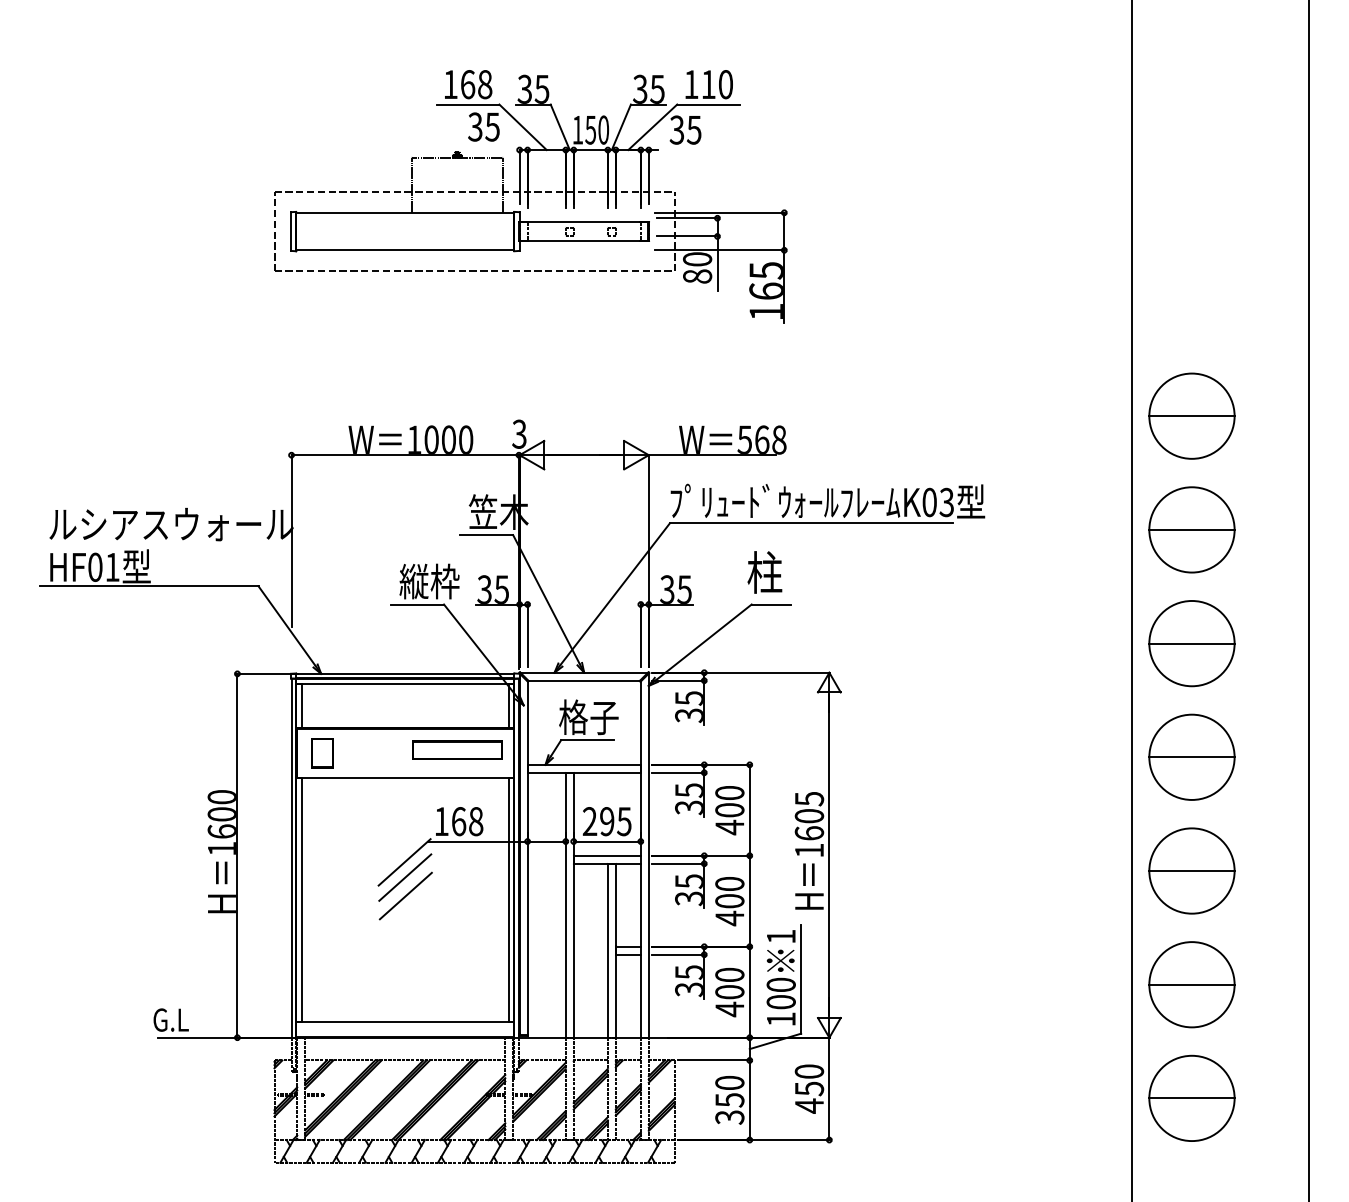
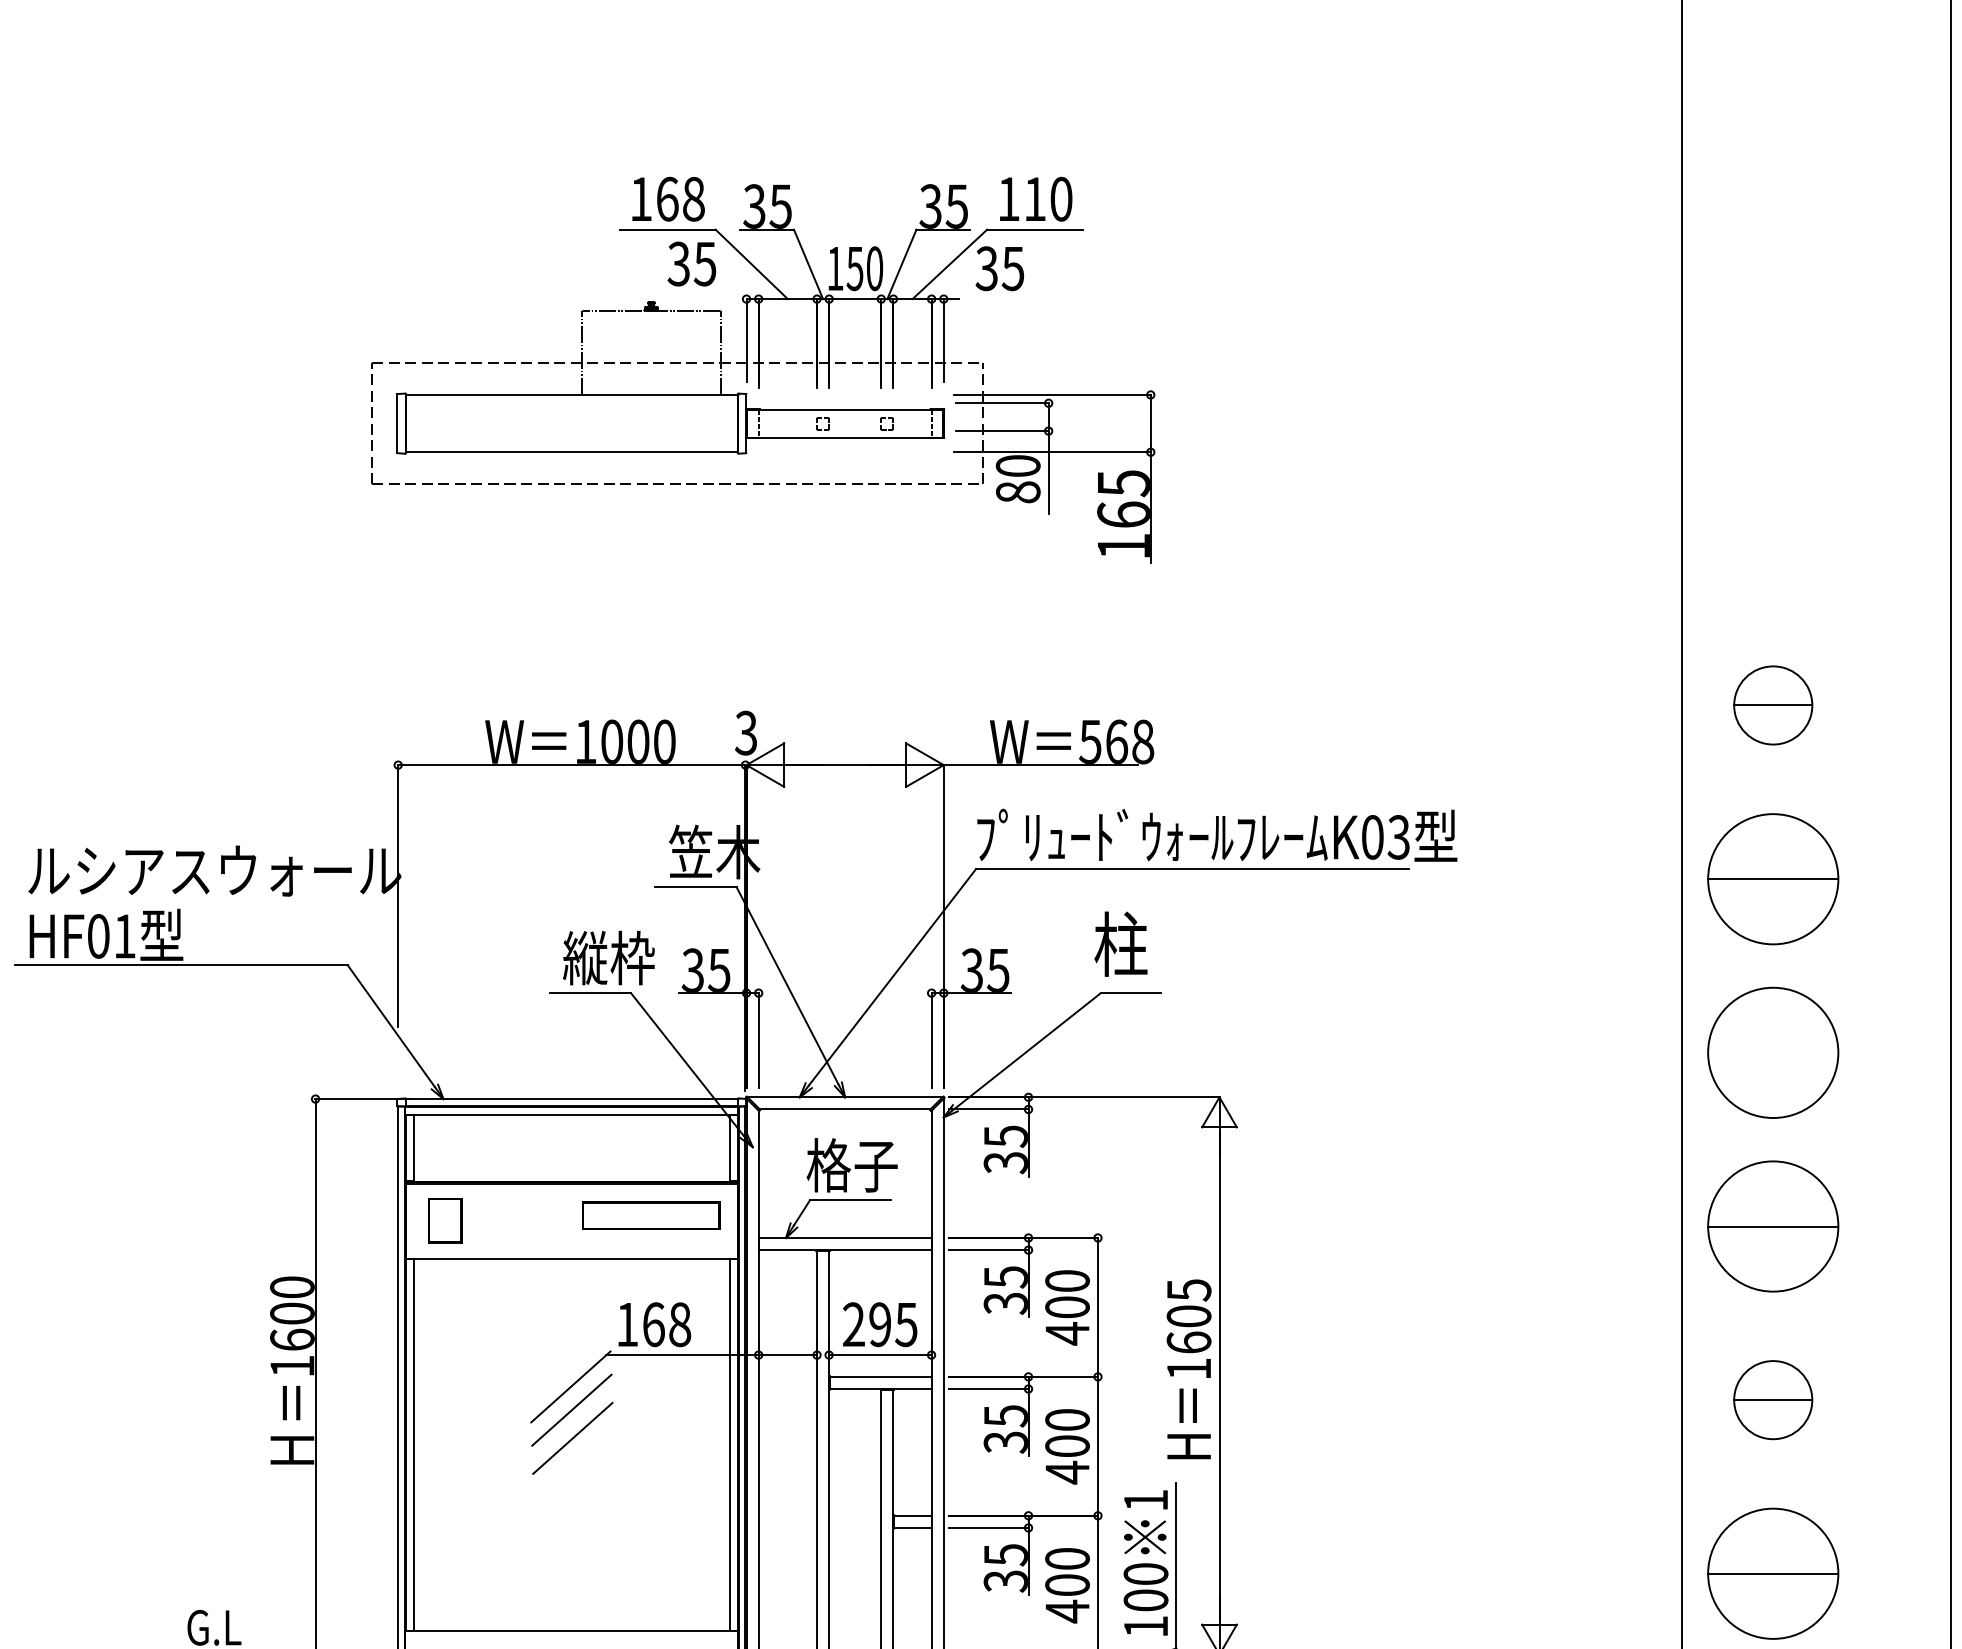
part: (1191, 415) -> (1772, 704), size x0.6
line: (1191, 643) -> (1772, 1052), removed
part: (1191, 870) -> (1772, 1399), size x0.6

